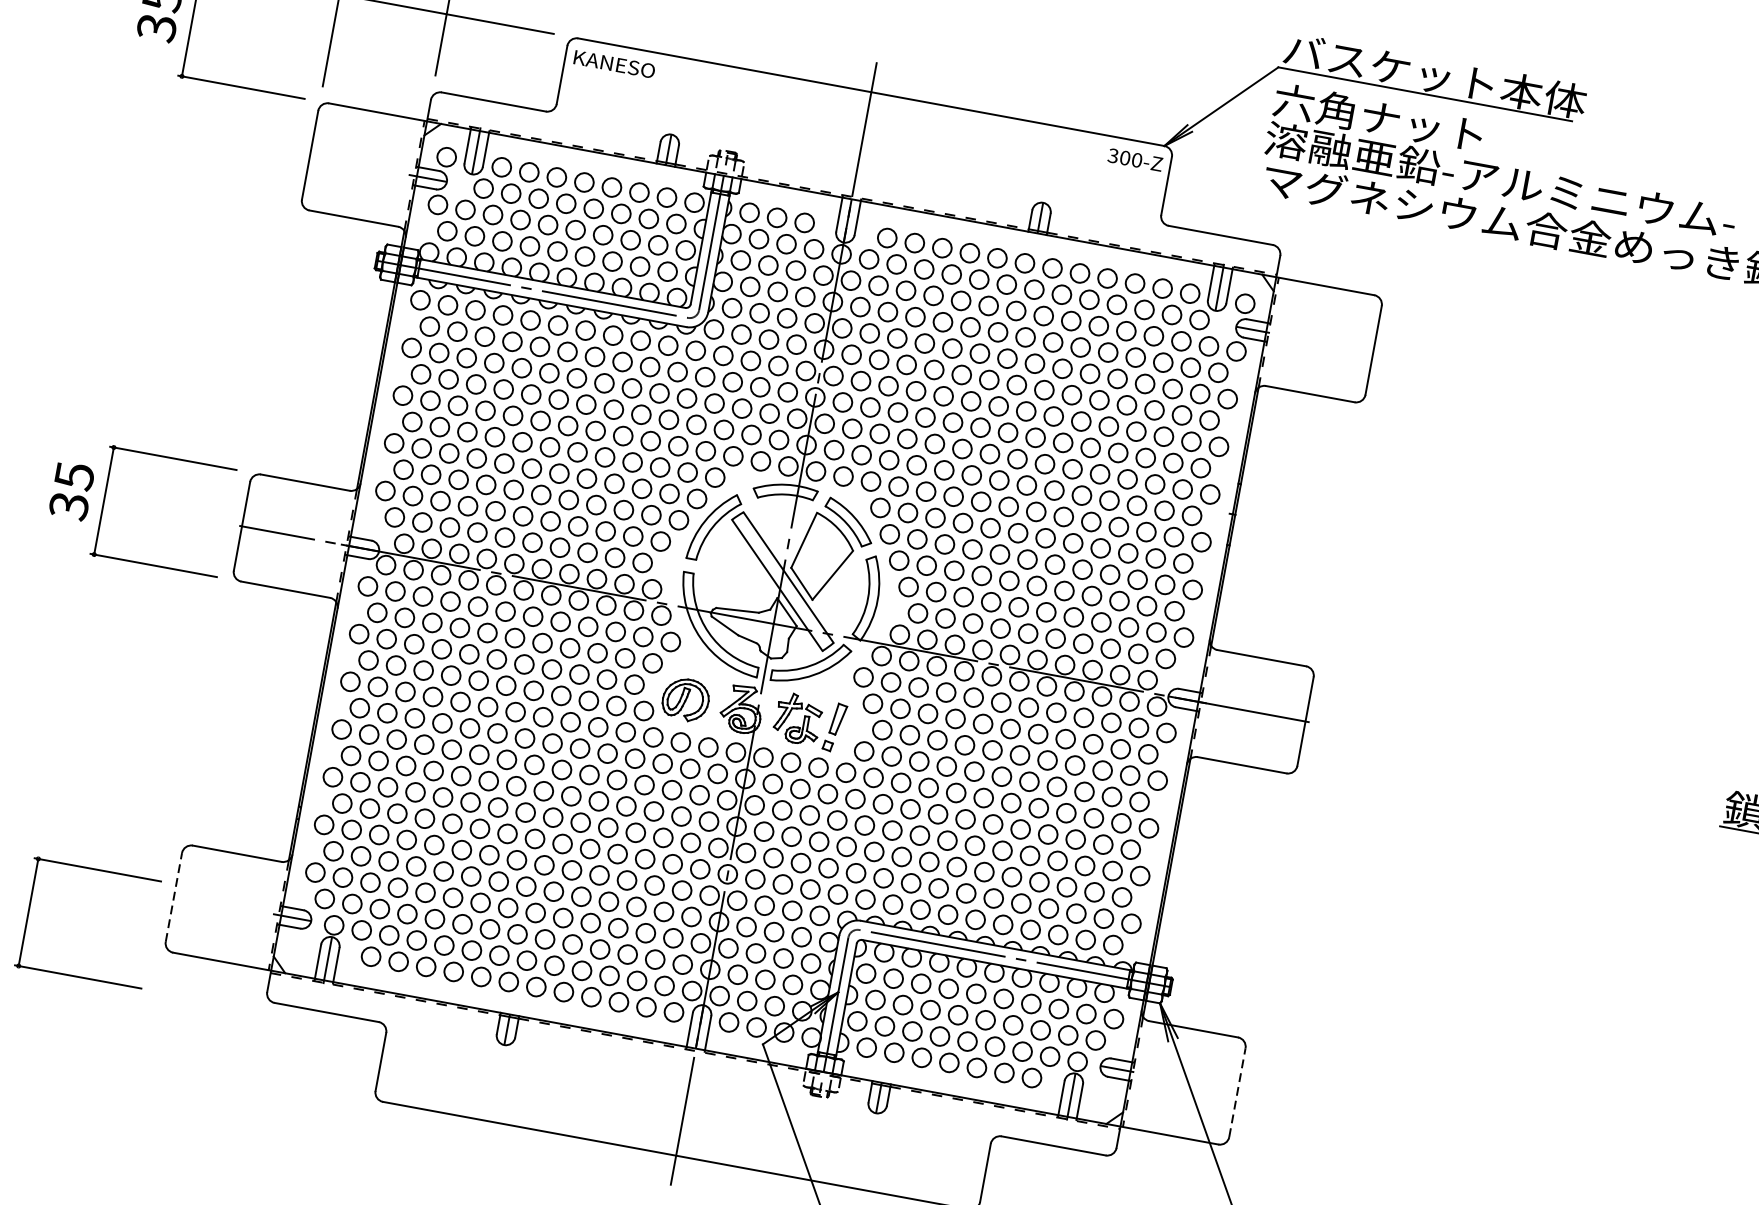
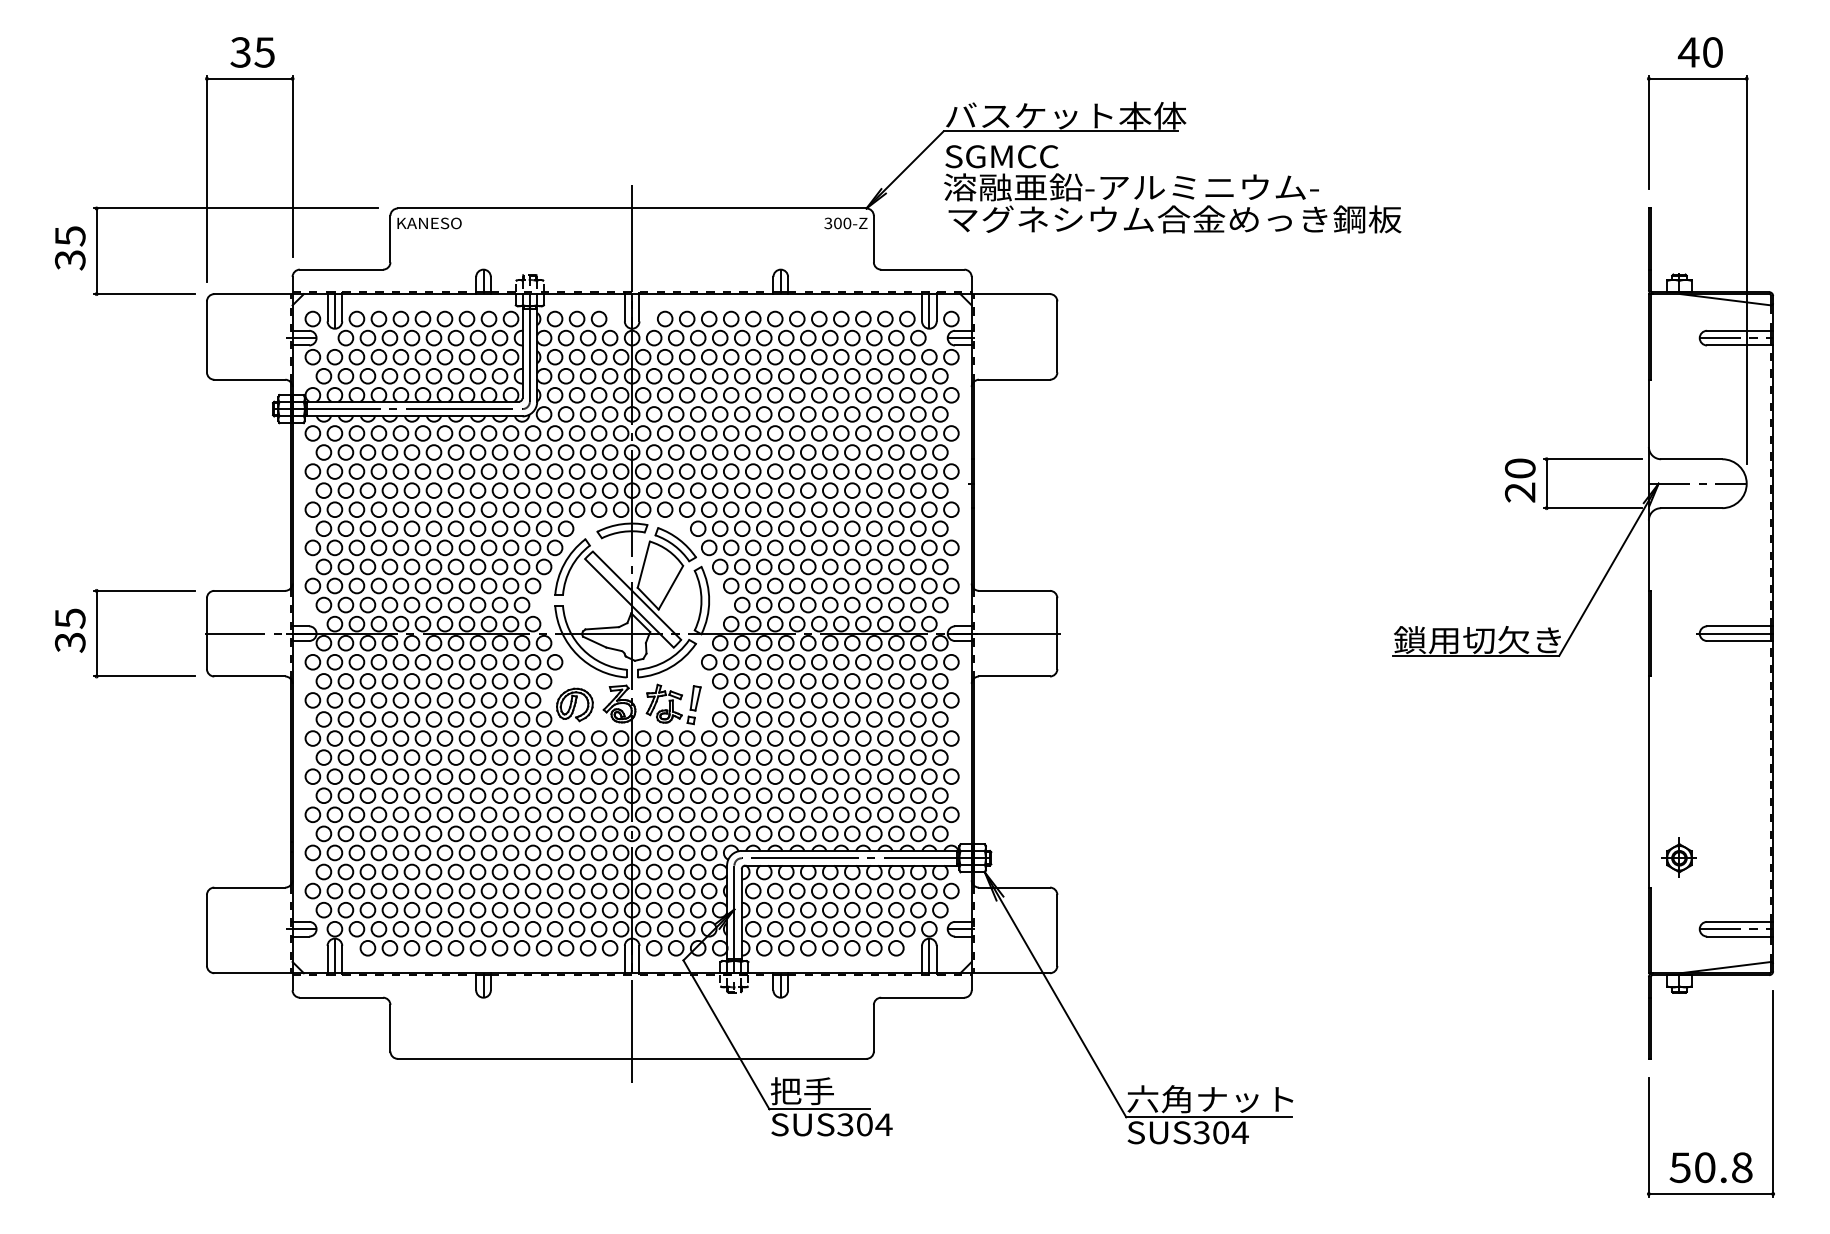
text: (1377, 117) -> (1027, 156), 六角ナット -> SGMCC
part: (98, 870) -> (144, 920), removed
line: (173, 896) -> (206, 929), dashed -> solid
line: (1237, 1091) -> (1057, 929), dashed -> solid

